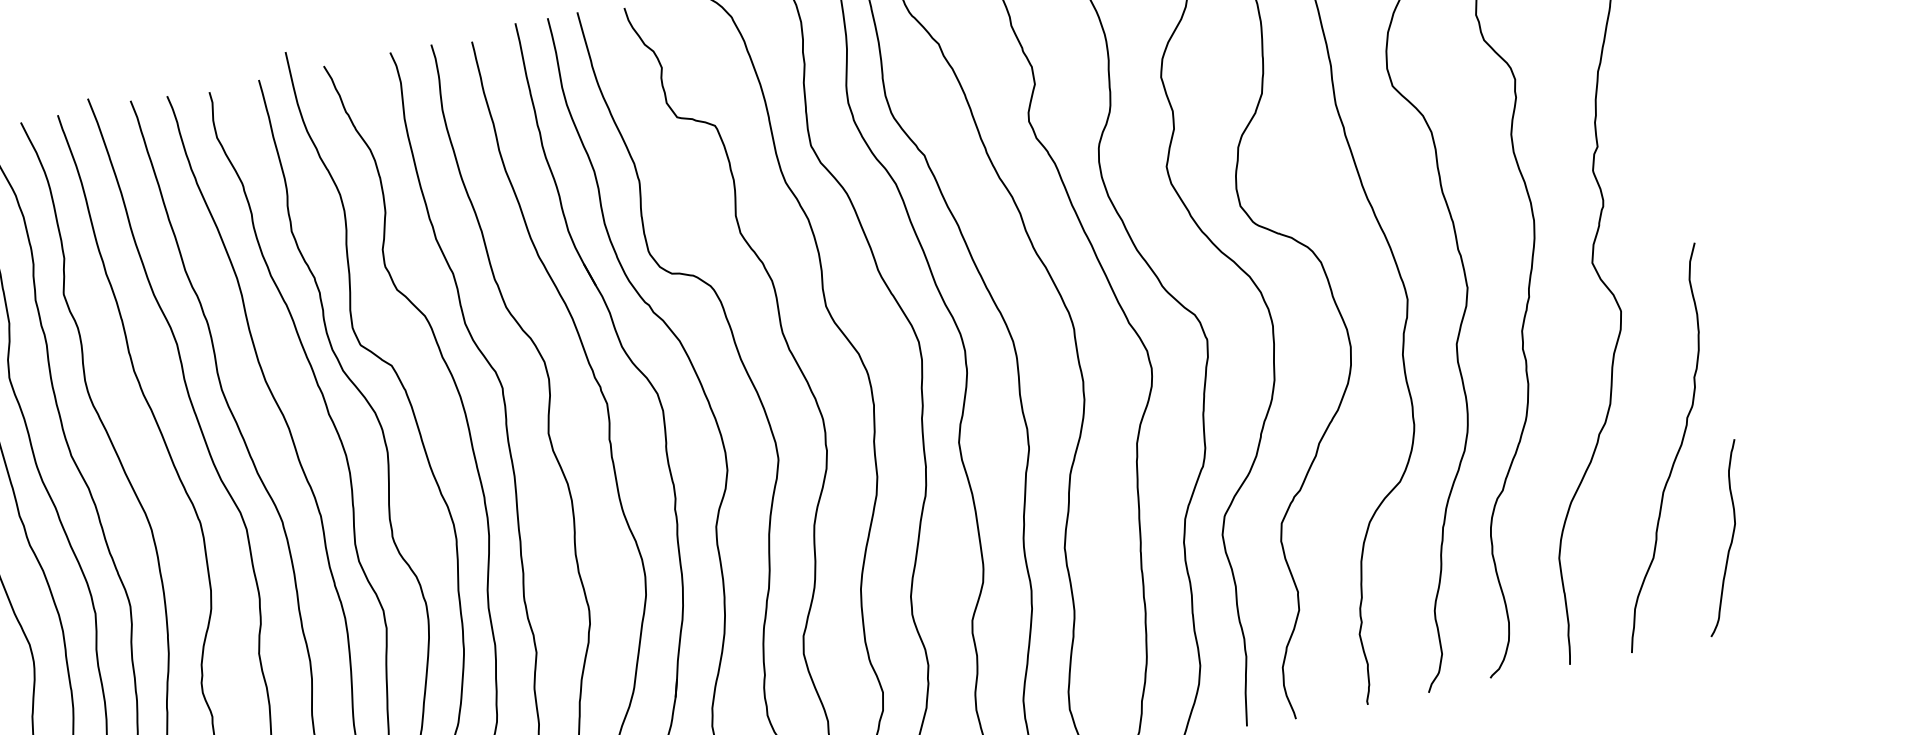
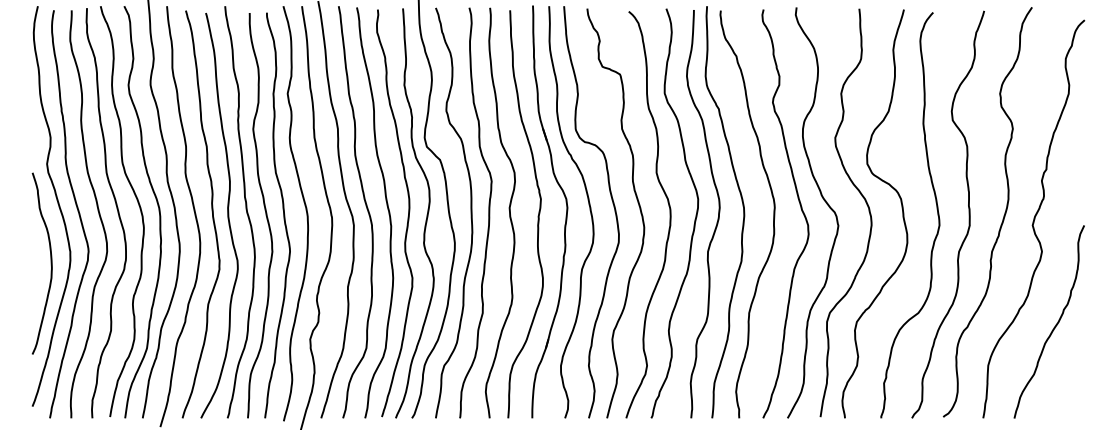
curve: (1729, 540) -> (1072, 373), removed

